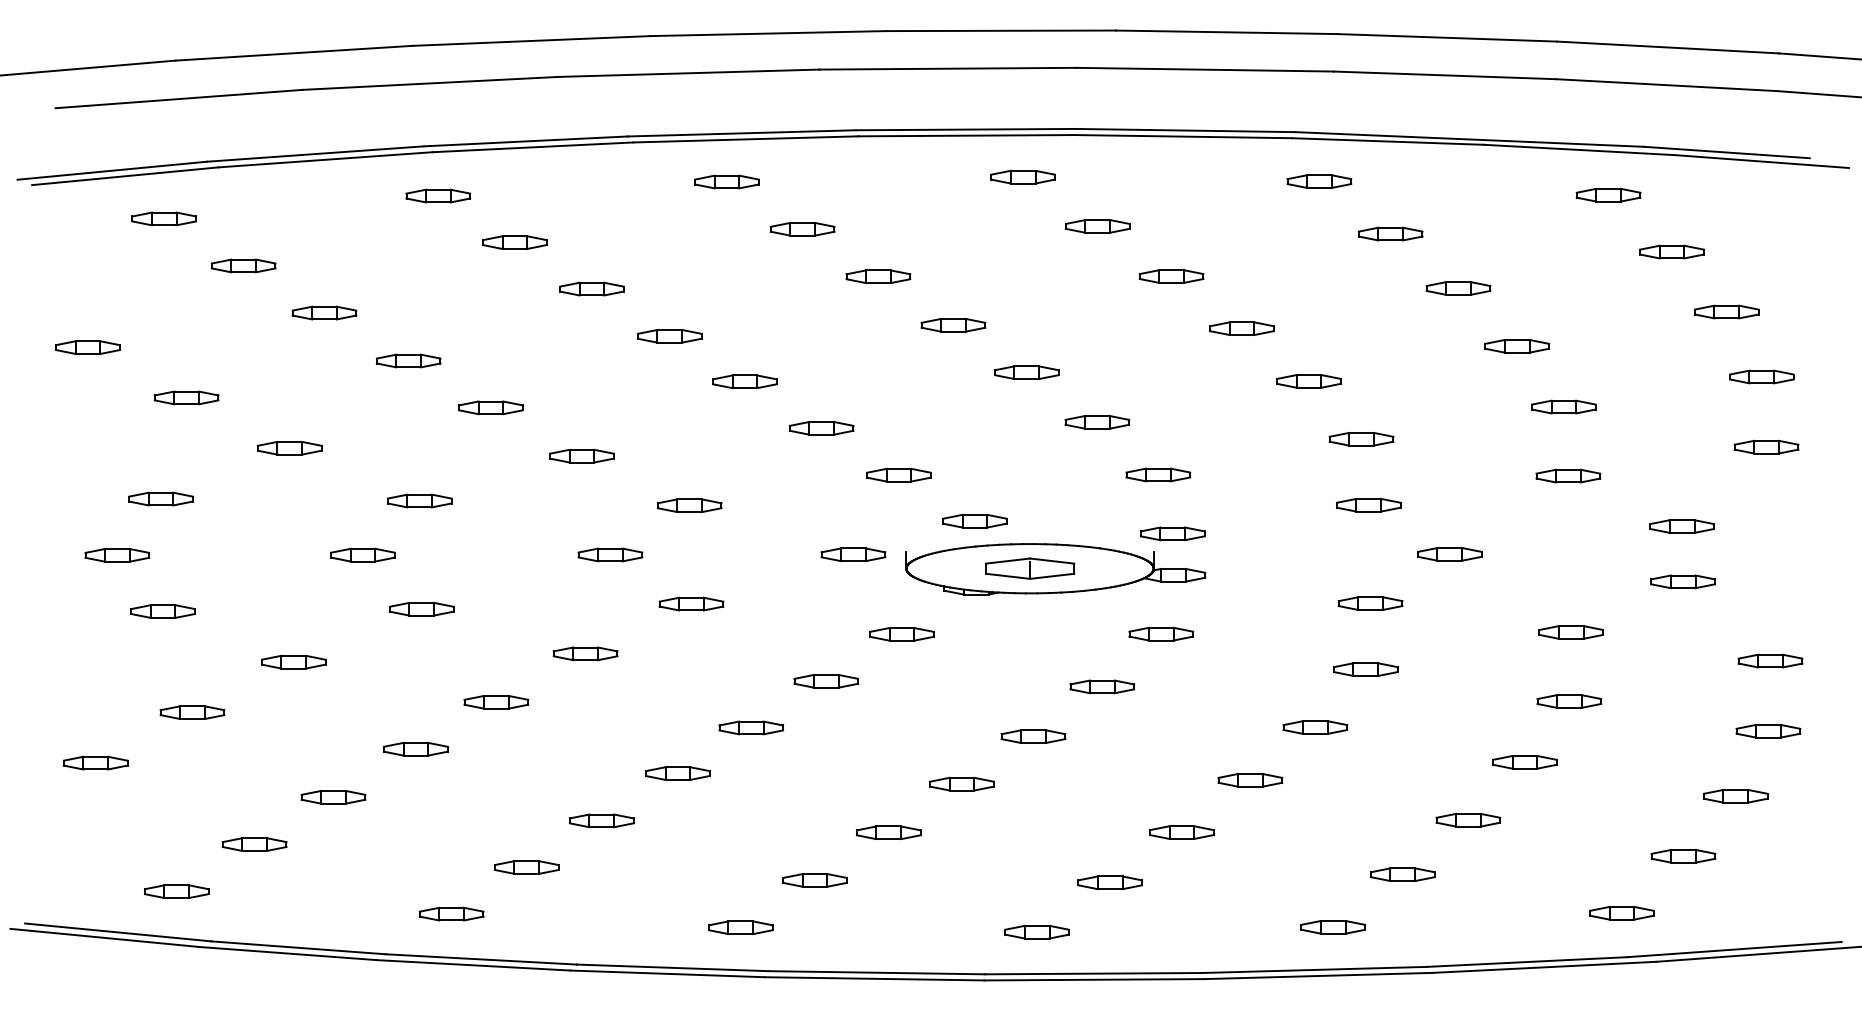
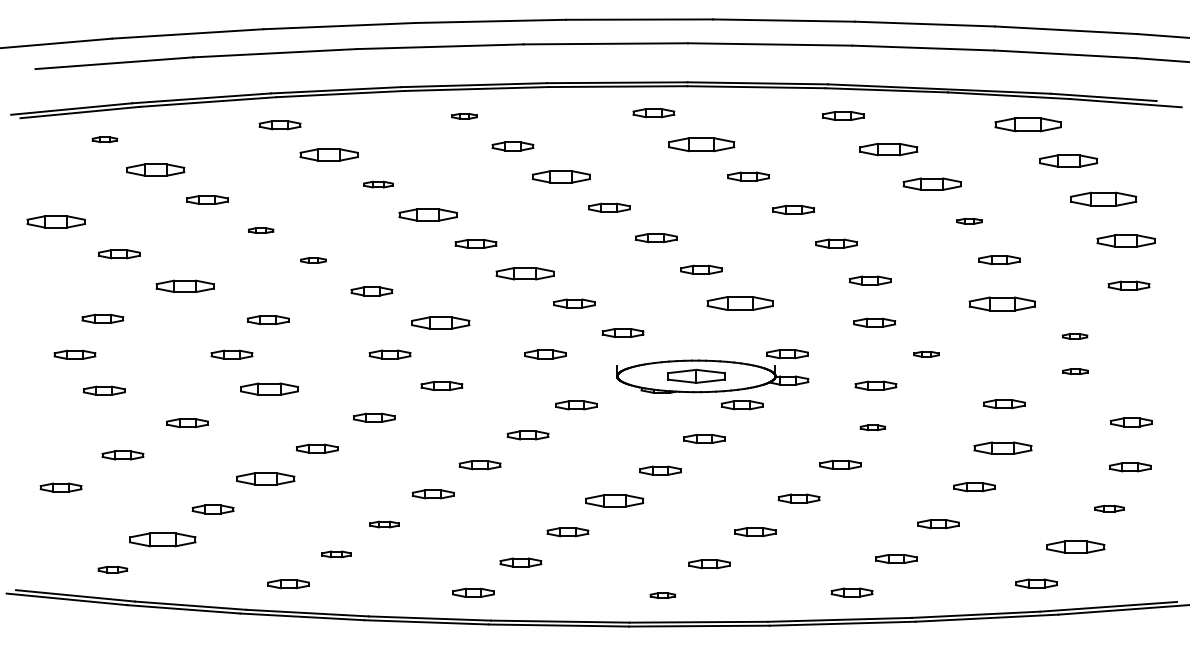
part: (726, 182) -> (464, 116), size x0.6
part: (1607, 194) -> (1027, 124), size x1.6
part: (163, 218) -> (104, 139), size x0.6
part: (1097, 226) -> (701, 144), size x1.6
part: (1390, 234) -> (888, 149), size x1.4
part: (514, 241) -> (328, 154), size x1.4
part: (1671, 251) -> (1068, 160), size x1.4
part: (243, 265) -> (155, 169), size x1.4
part: (878, 276) -> (561, 176), size x1.4
part: (592, 288) -> (378, 184), size x0.7
part: (1457, 288) -> (931, 184), size x1.4
part: (1726, 312) -> (1103, 199), size x1.6
part: (668, 335) -> (427, 214), size x1.4
part: (1516, 346) -> (969, 221), size x0.6
part: (88, 348) -> (56, 222), size x1.4
part: (407, 360) -> (260, 230), size x0.6
part: (1761, 376) -> (1125, 240), size x1.4
part: (490, 407) -> (313, 260), size x0.6
part: (820, 428) -> (524, 273), size x1.4
part: (288, 448) -> (184, 286), size x1.4
part: (1158, 474) -> (740, 303), size x1.6
part: (1568, 476) -> (1002, 304), size x1.6
part: (689, 506) -> (440, 323), size x1.4
part: (1681, 526) -> (1074, 336), size x0.6
part: (1449, 554) -> (926, 354), size x0.6
part: (1055, 561) -> (712, 371), moved
part: (1682, 581) -> (1075, 371), size x0.6
part: (421, 609) -> (269, 389), size x1.4
part: (1365, 669) -> (872, 427), size x0.6
part: (1568, 701) -> (1002, 448), size x1.4
part: (415, 748) -> (265, 478), size x1.4
part: (961, 784) -> (614, 501), size x1.4
part: (1735, 795) -> (1109, 508), size x0.7
part: (601, 820) -> (384, 524), size x0.7
part: (254, 844) -> (162, 539), size x1.6
part: (1682, 856) -> (1075, 547), size x1.4
part: (526, 867) -> (336, 554), size x0.7
part: (176, 891) -> (112, 569), size x0.7
part: (1036, 931) -> (662, 595), size x0.6

